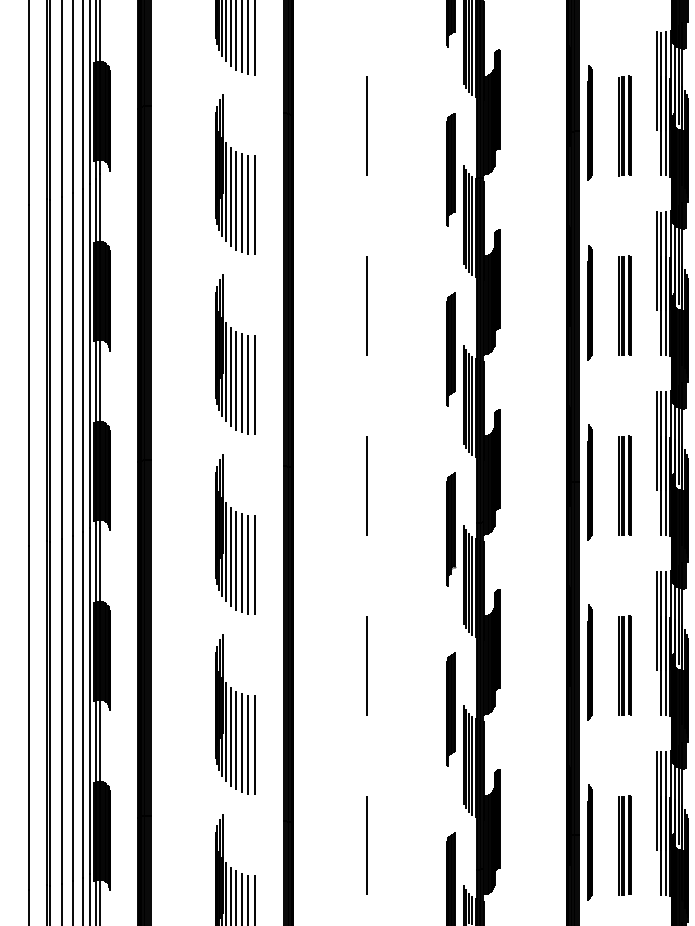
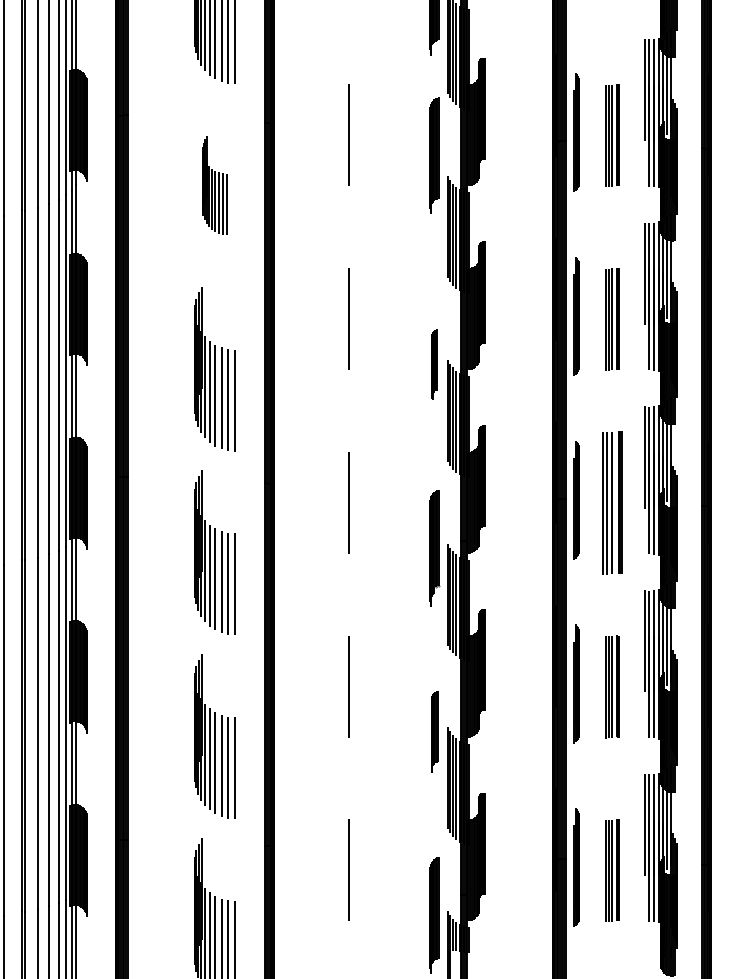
part: (450, 169) -> (434, 155), moved
part: (235, 174) -> (214, 185), size x0.6
part: (450, 349) -> (434, 364), size x0.6
part: (625, 486) -> (612, 503), size x1.4
part: (450, 709) -> (434, 731), size x0.7

